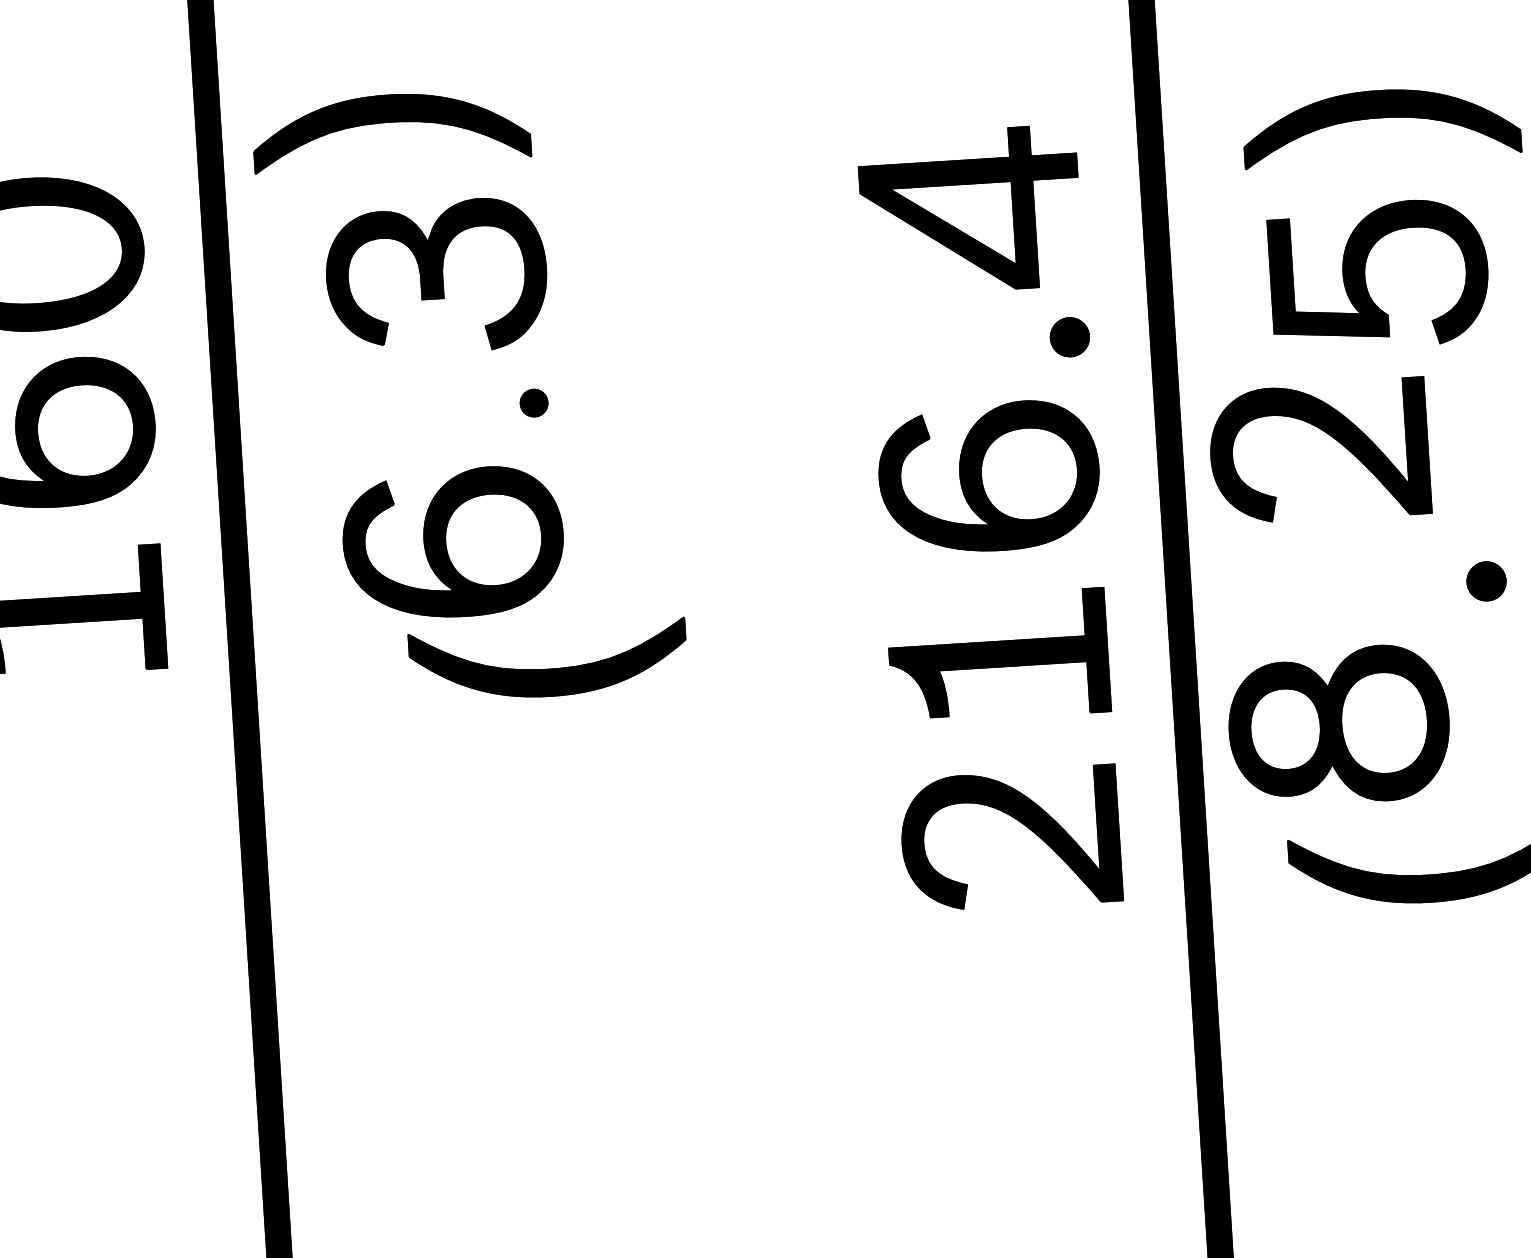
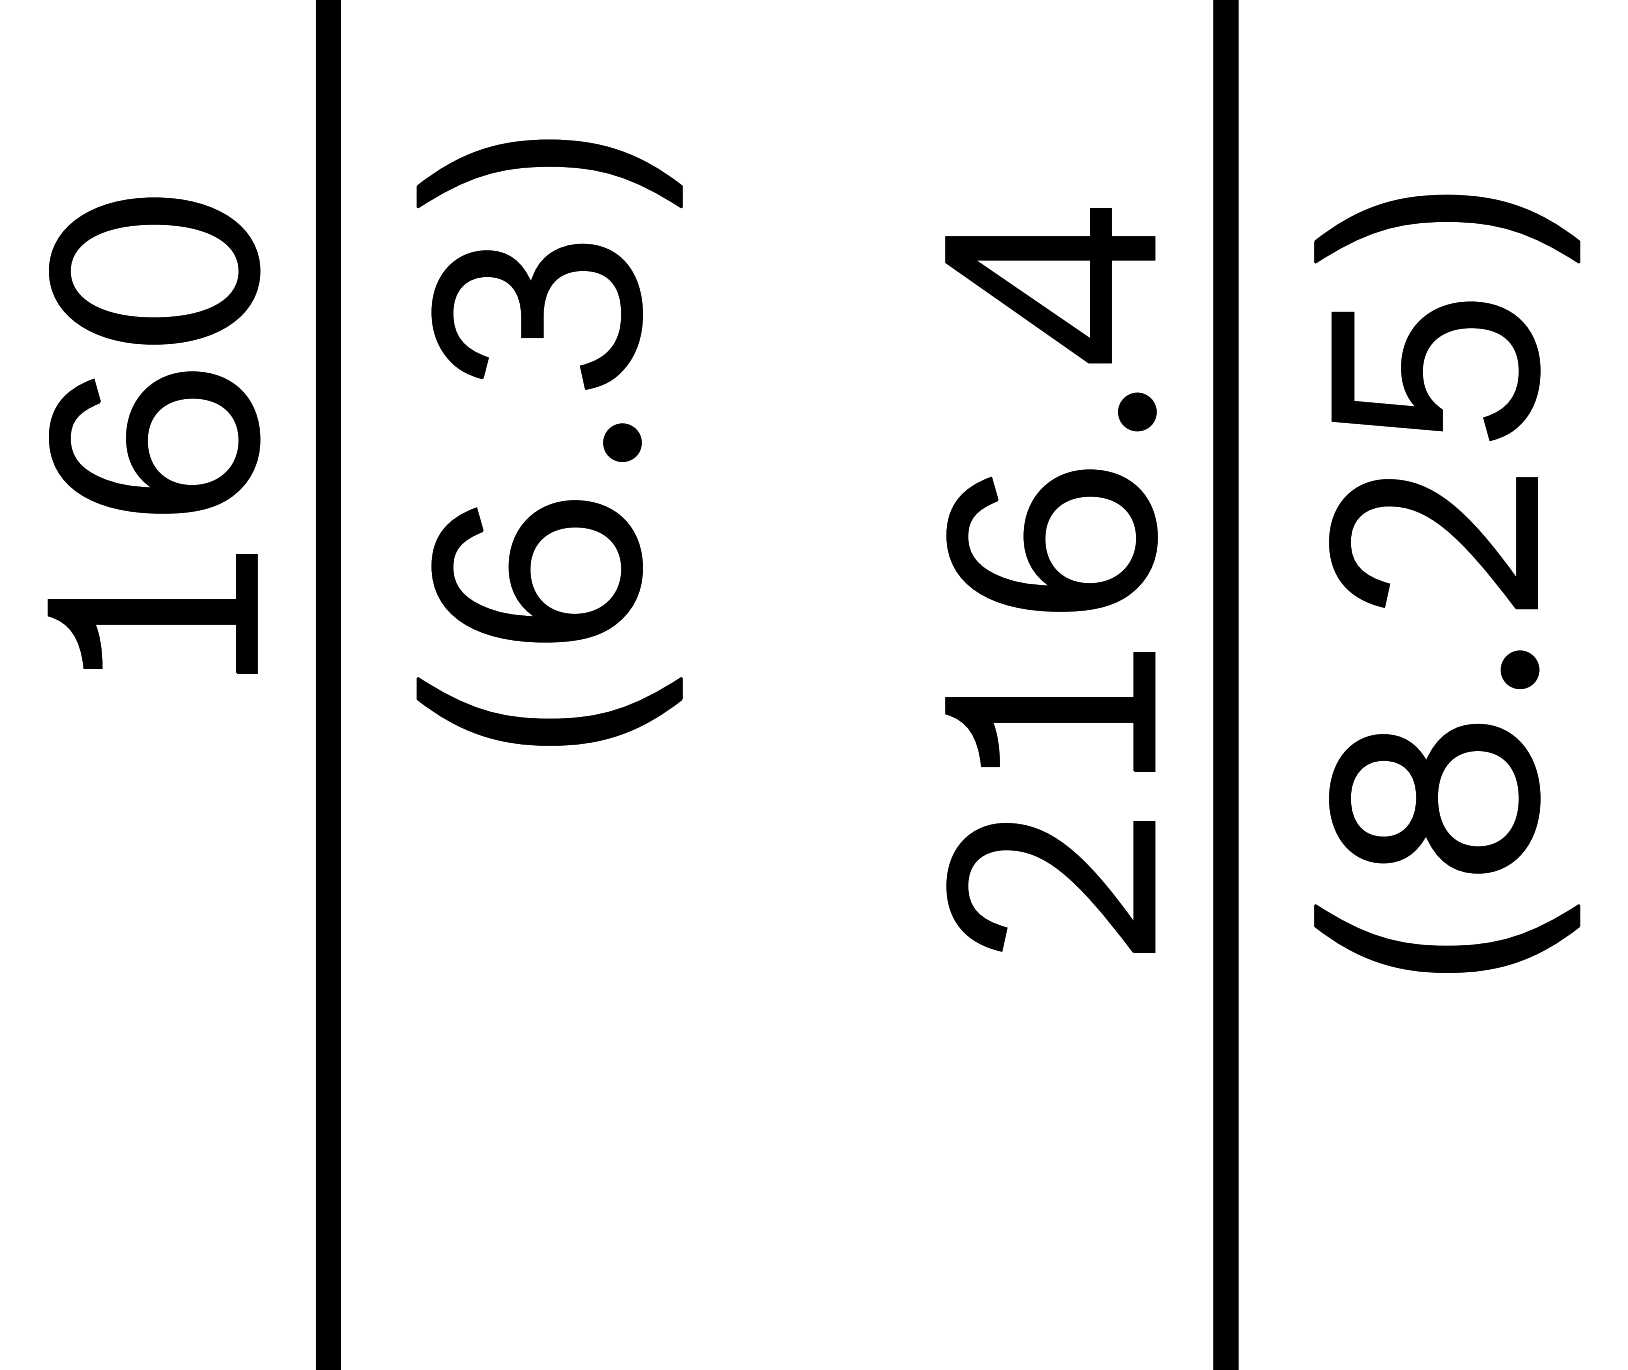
part: (390, 122) -> (549, 166), moved
part: (534, 402) -> (622, 442), size x1.43
part: (1327, 434) -> (1442, 527), moved
part: (548, 668) -> (549, 718), moved
part: (1338, 725) -> (1434, 798), moved

